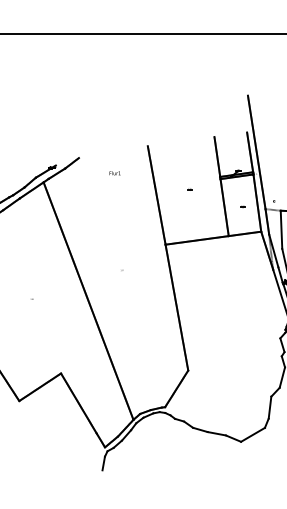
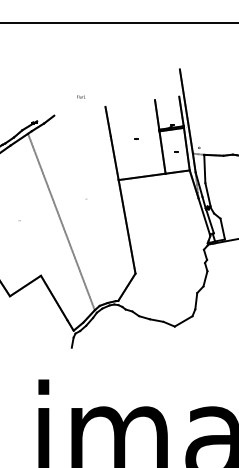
text: (114, 172) -> (80, 96), moved
line: (88, 300) -> (61, 221), removed

